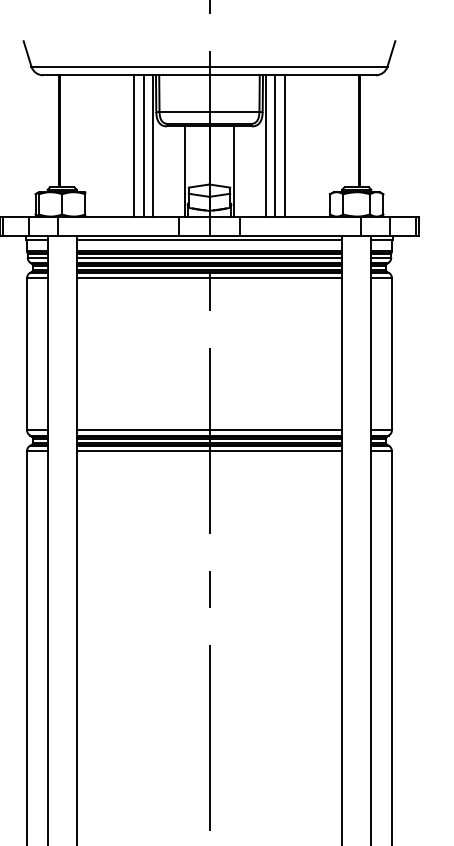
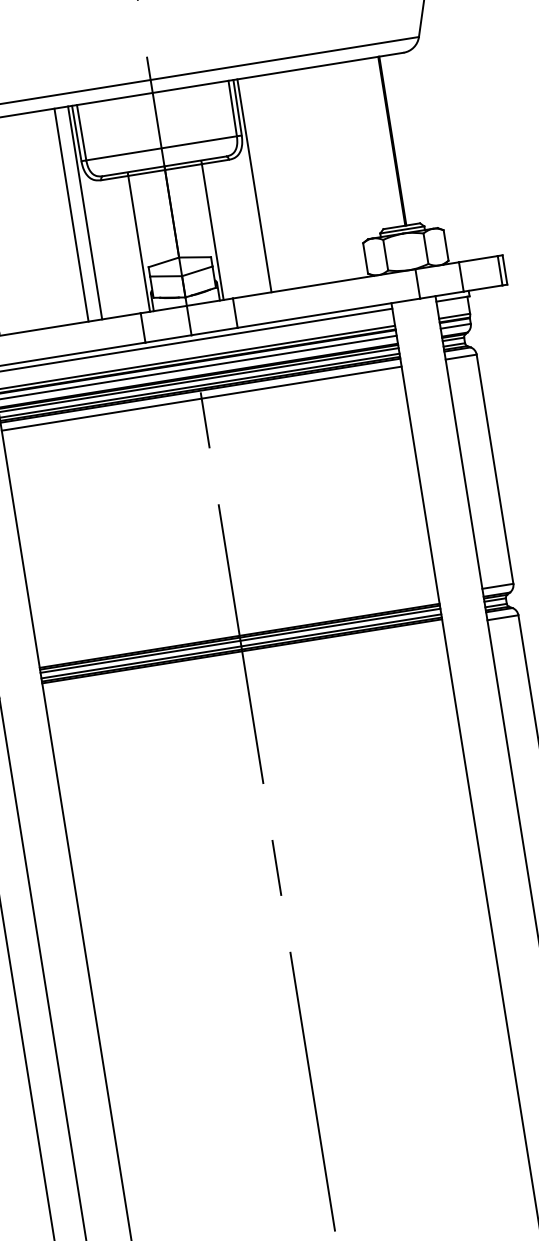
line: (133, 145) -> (55, 217), removed
line: (274, 145) -> (267, 183), removed
line: (285, 145) -> (284, 180), removed
line: (209, 430) -> (238, 628), removed
line: (209, 451) -> (243, 659), removed

